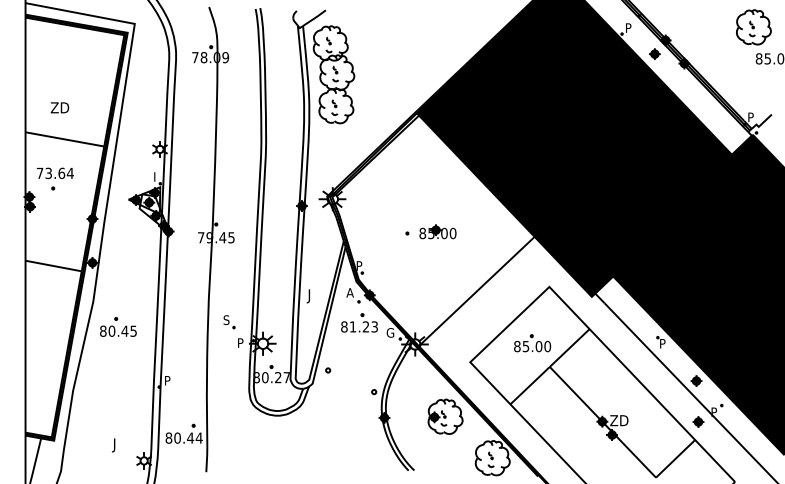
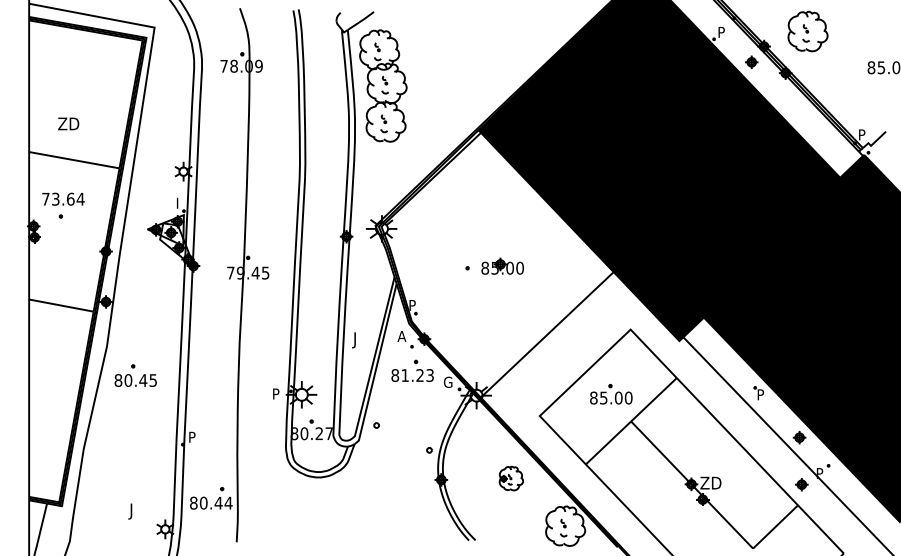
part: (753, 27) -> (807, 31), moved
part: (229, 322) -> (263, 370), removed
part: (445, 416) -> (511, 478), size x0.6

